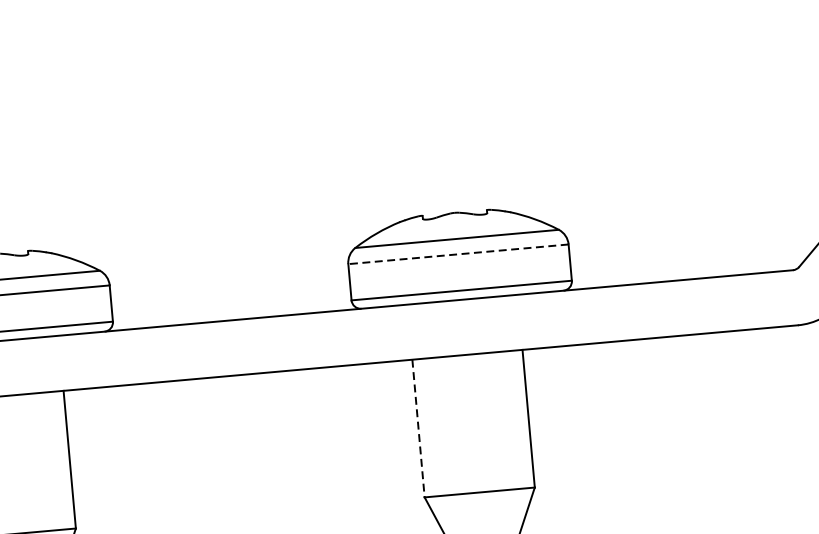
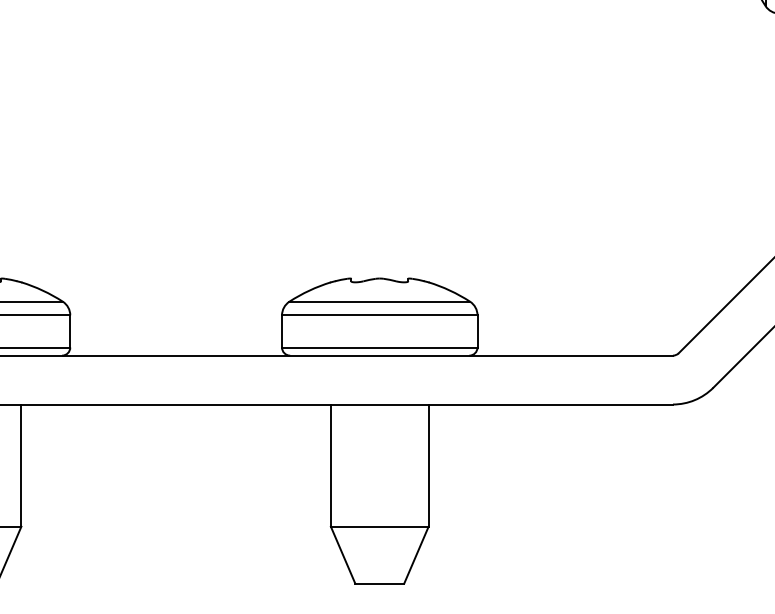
line: (458, 254) -> (379, 315), dashed -> solid
line: (418, 429) -> (330, 466), dashed -> solid

